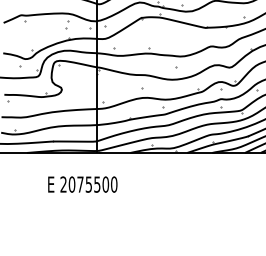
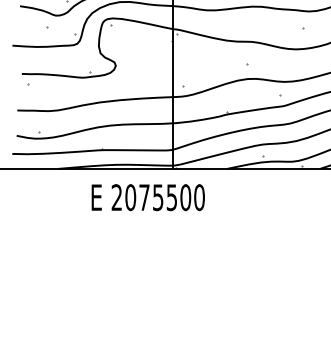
text: (82, 184) -> (147, 197), moved

